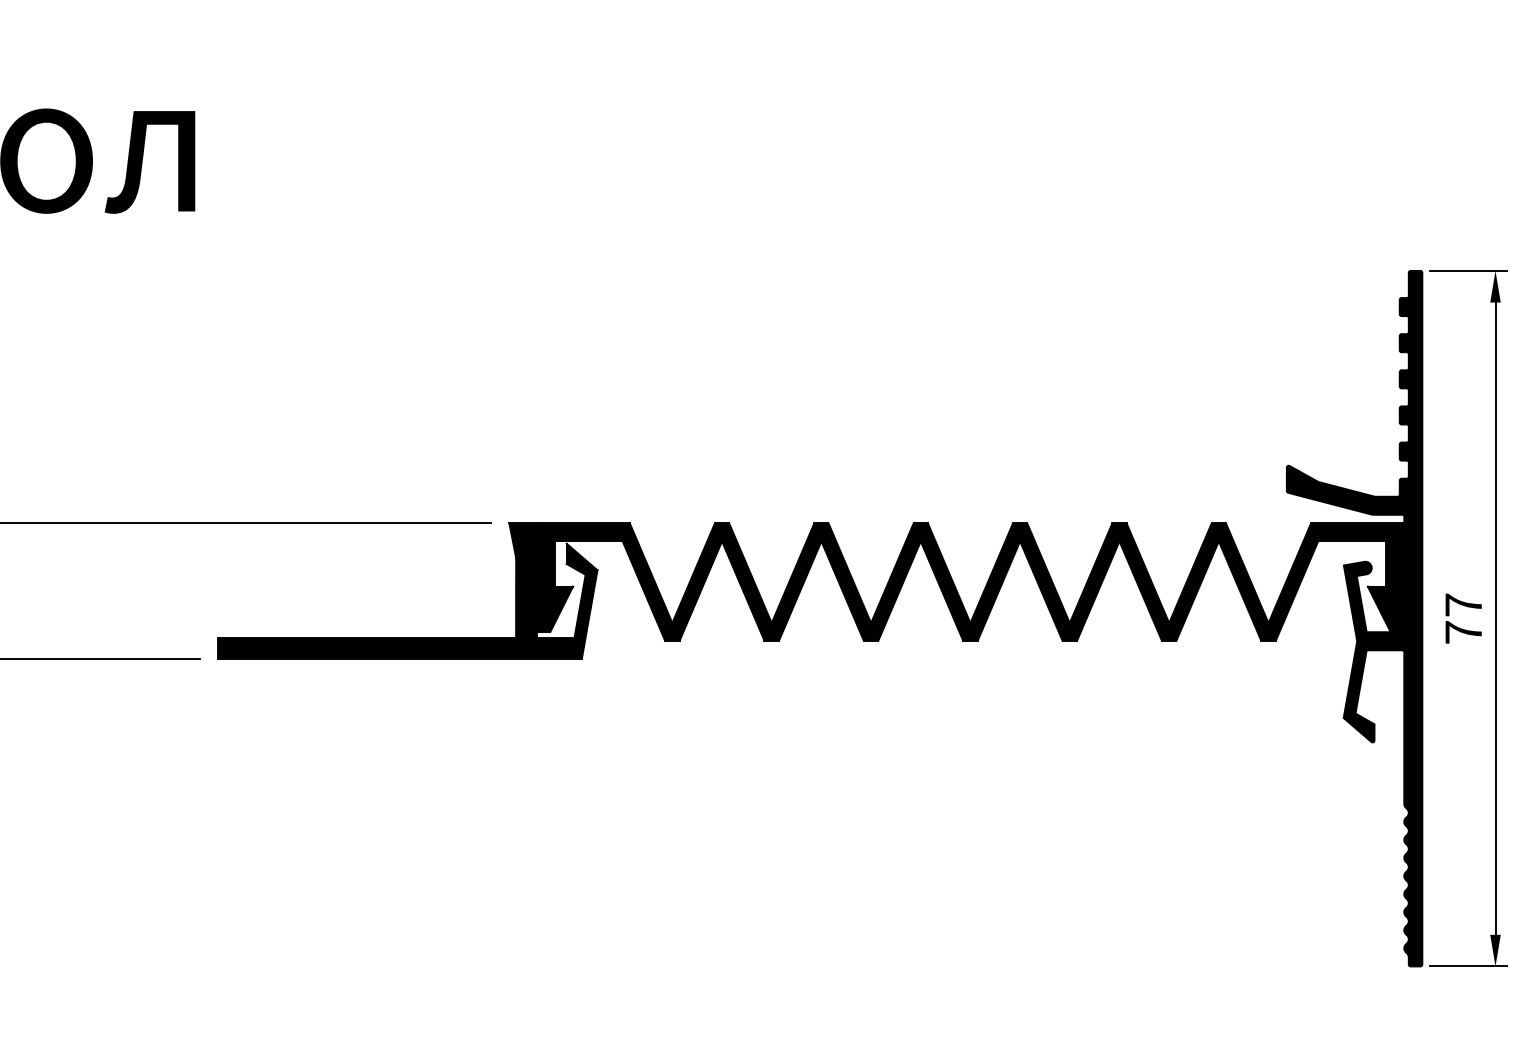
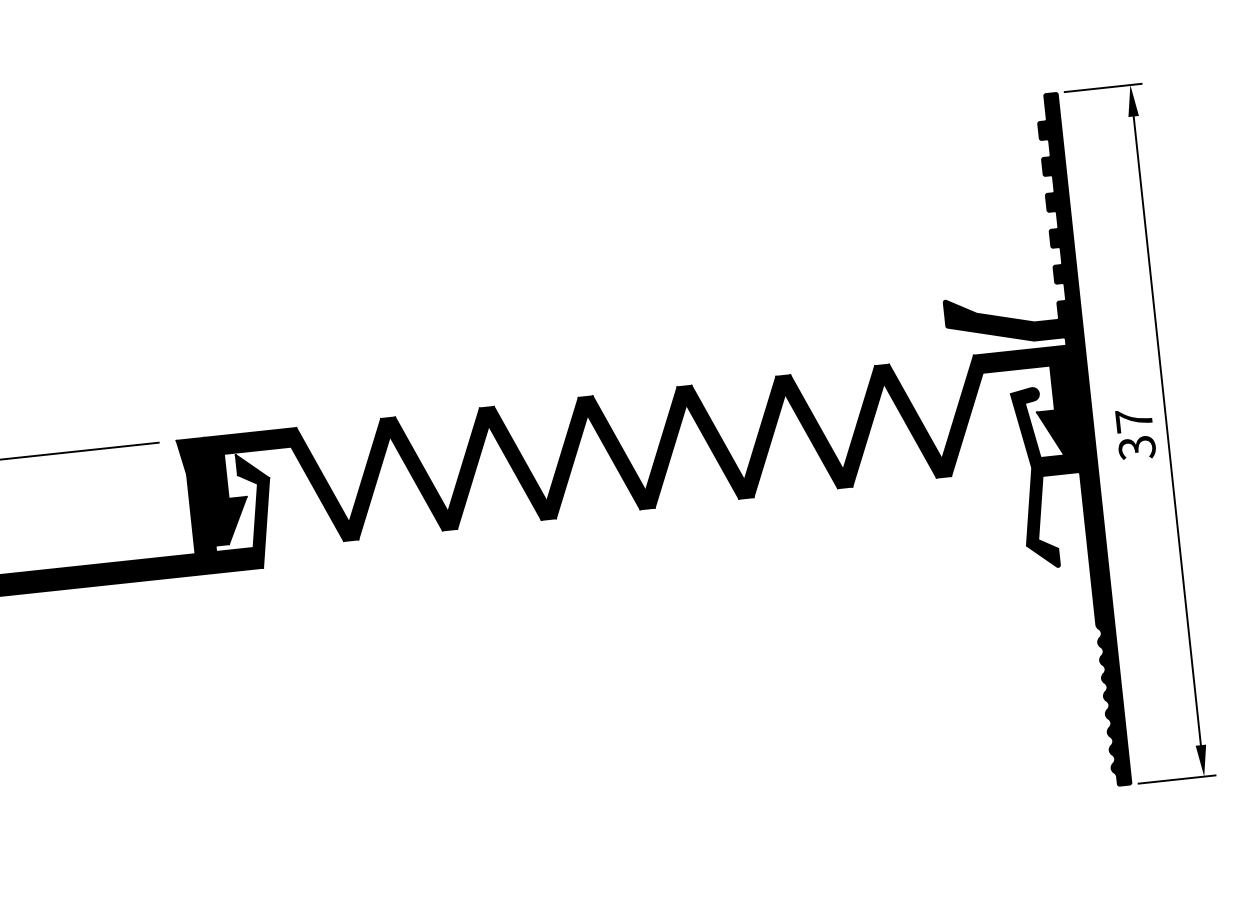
text: (1463, 632) -> (1136, 447), 77 -> 37

